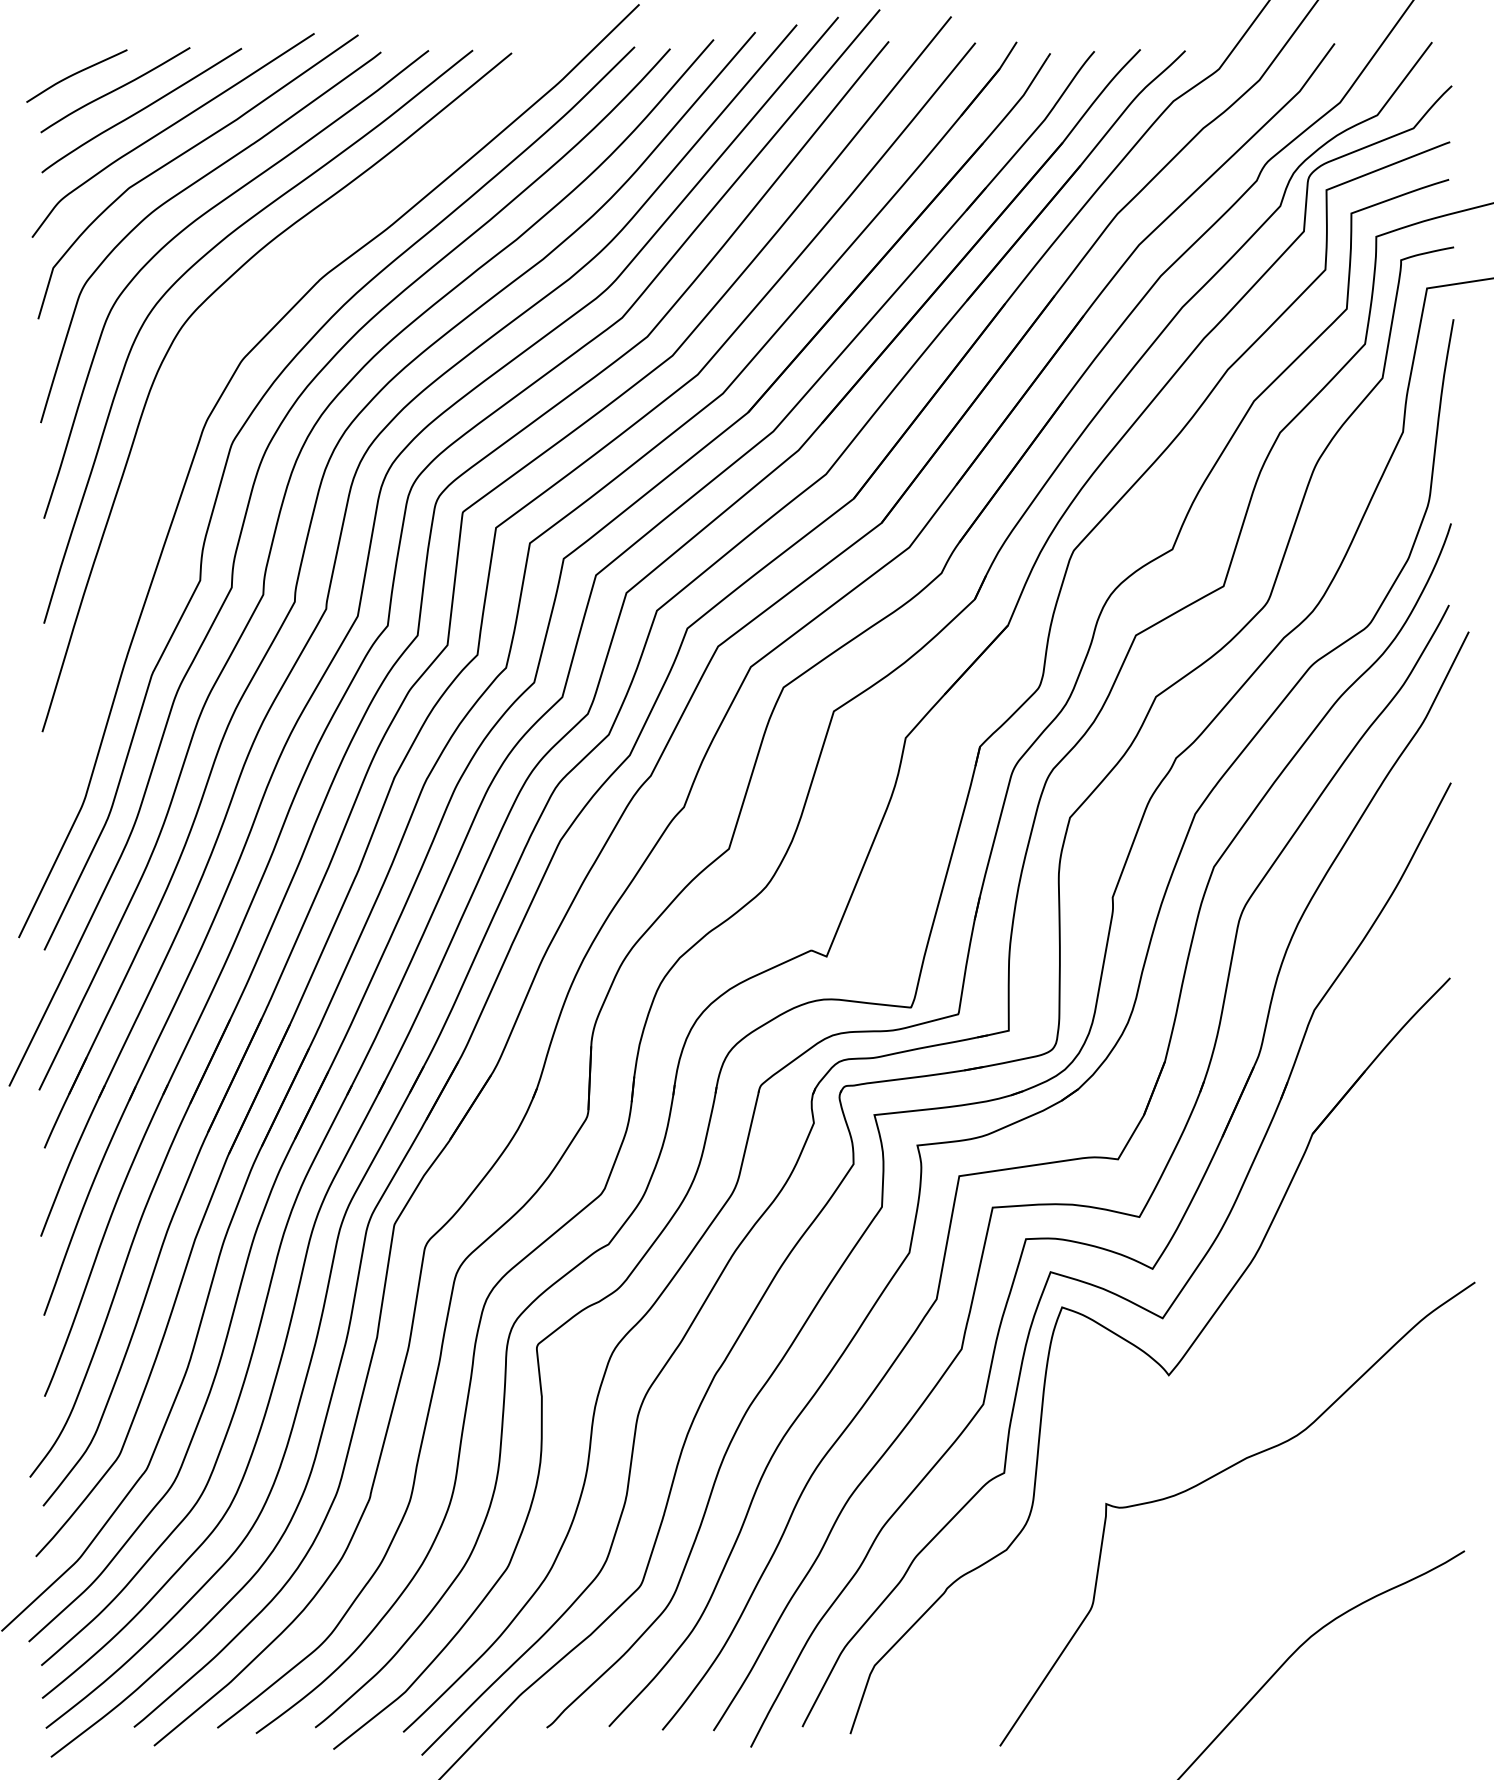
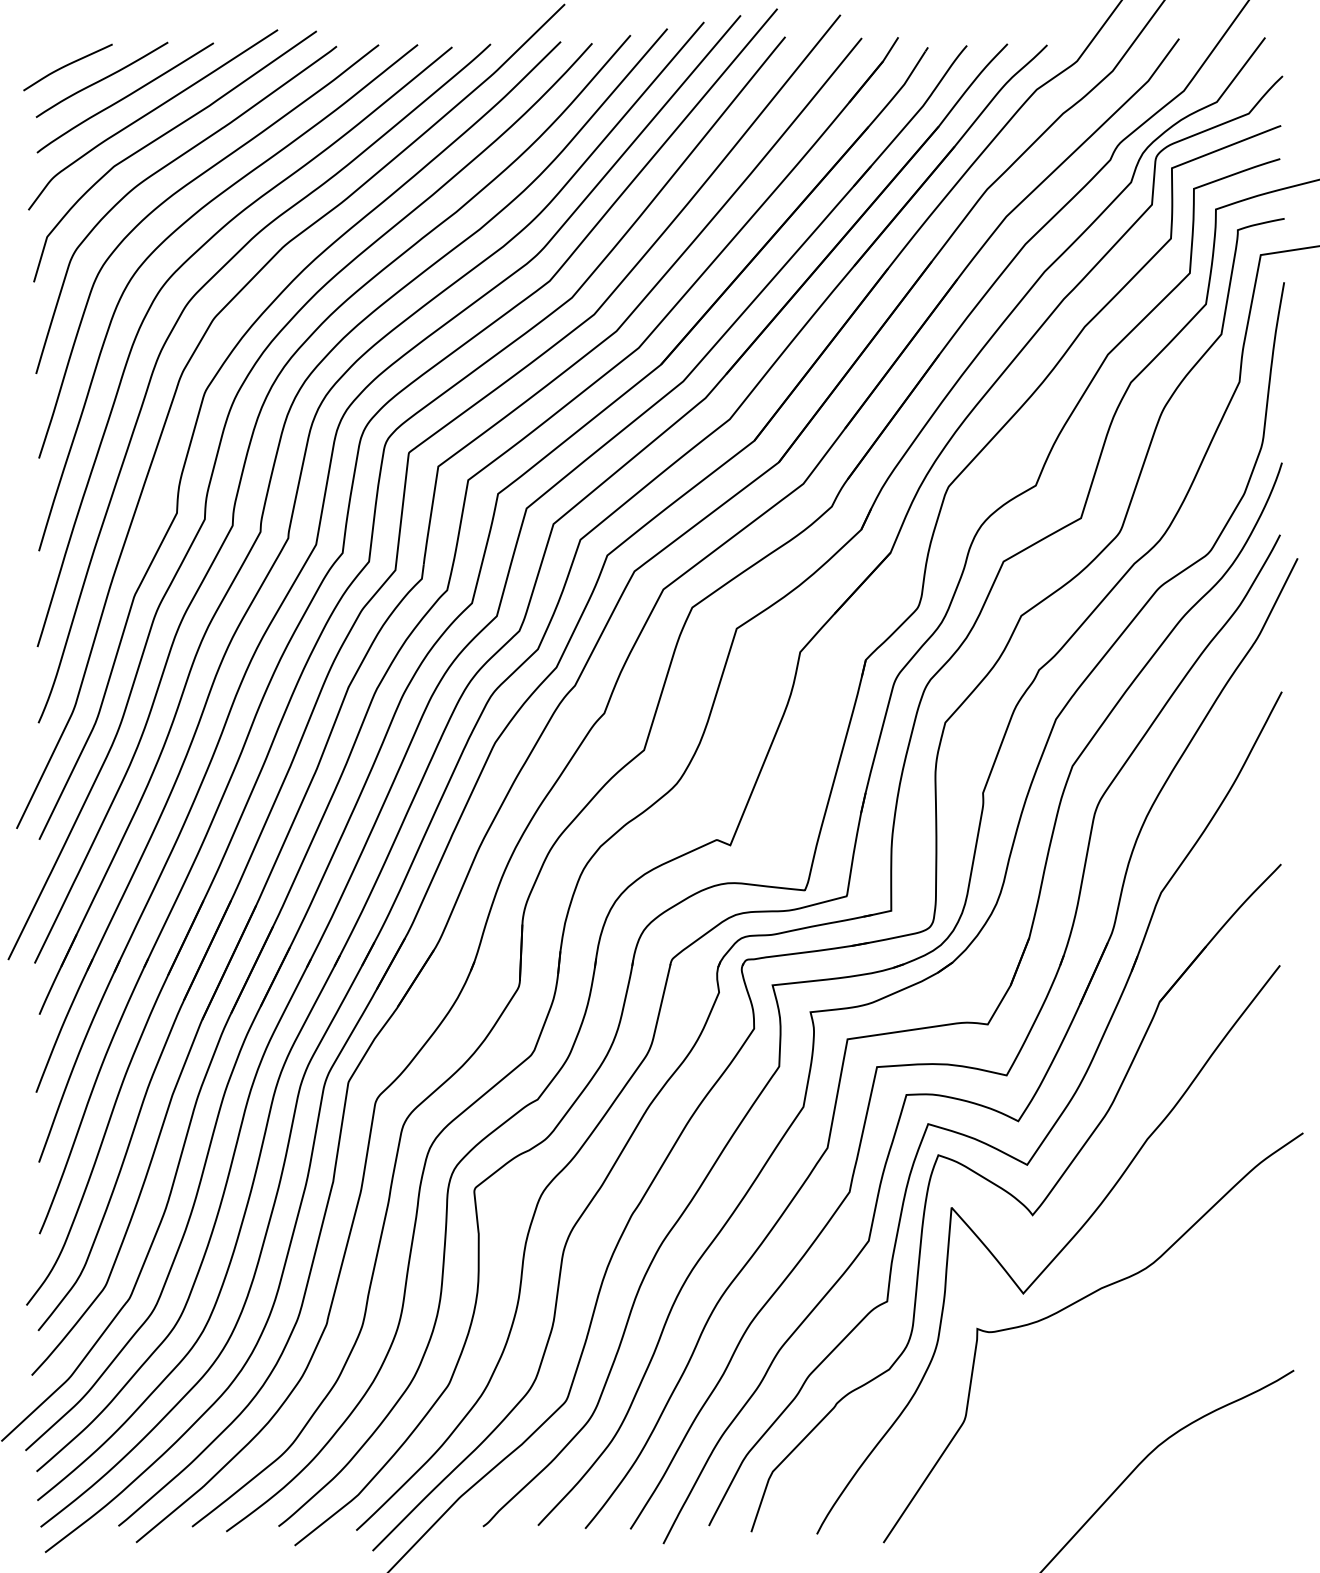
curve: (193, 378) -> (171, 334), added
curve: (1194, 1421) -> (1055, 1256), added

